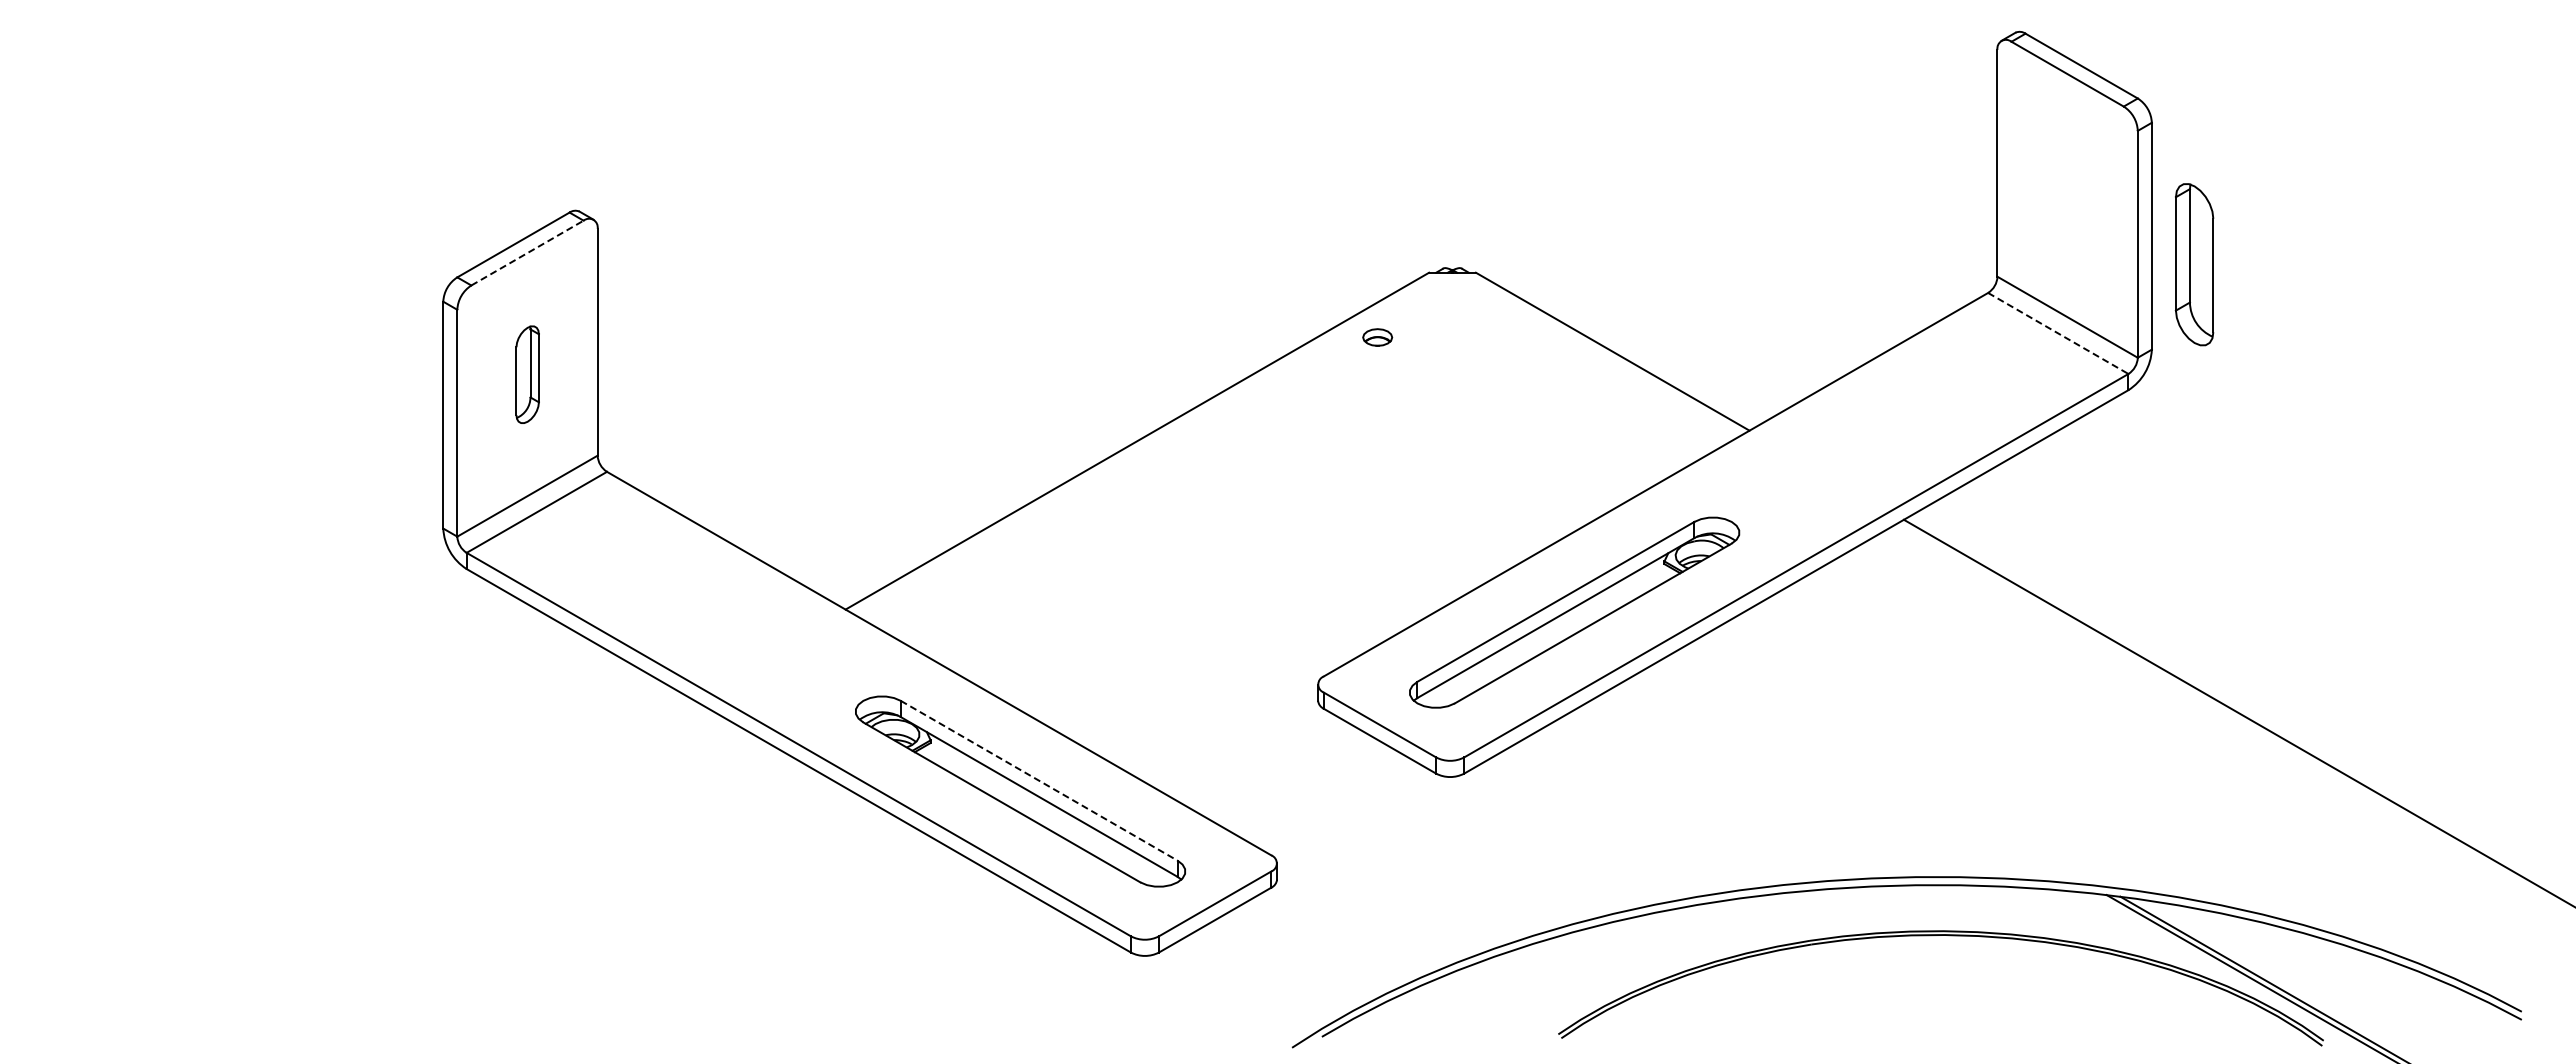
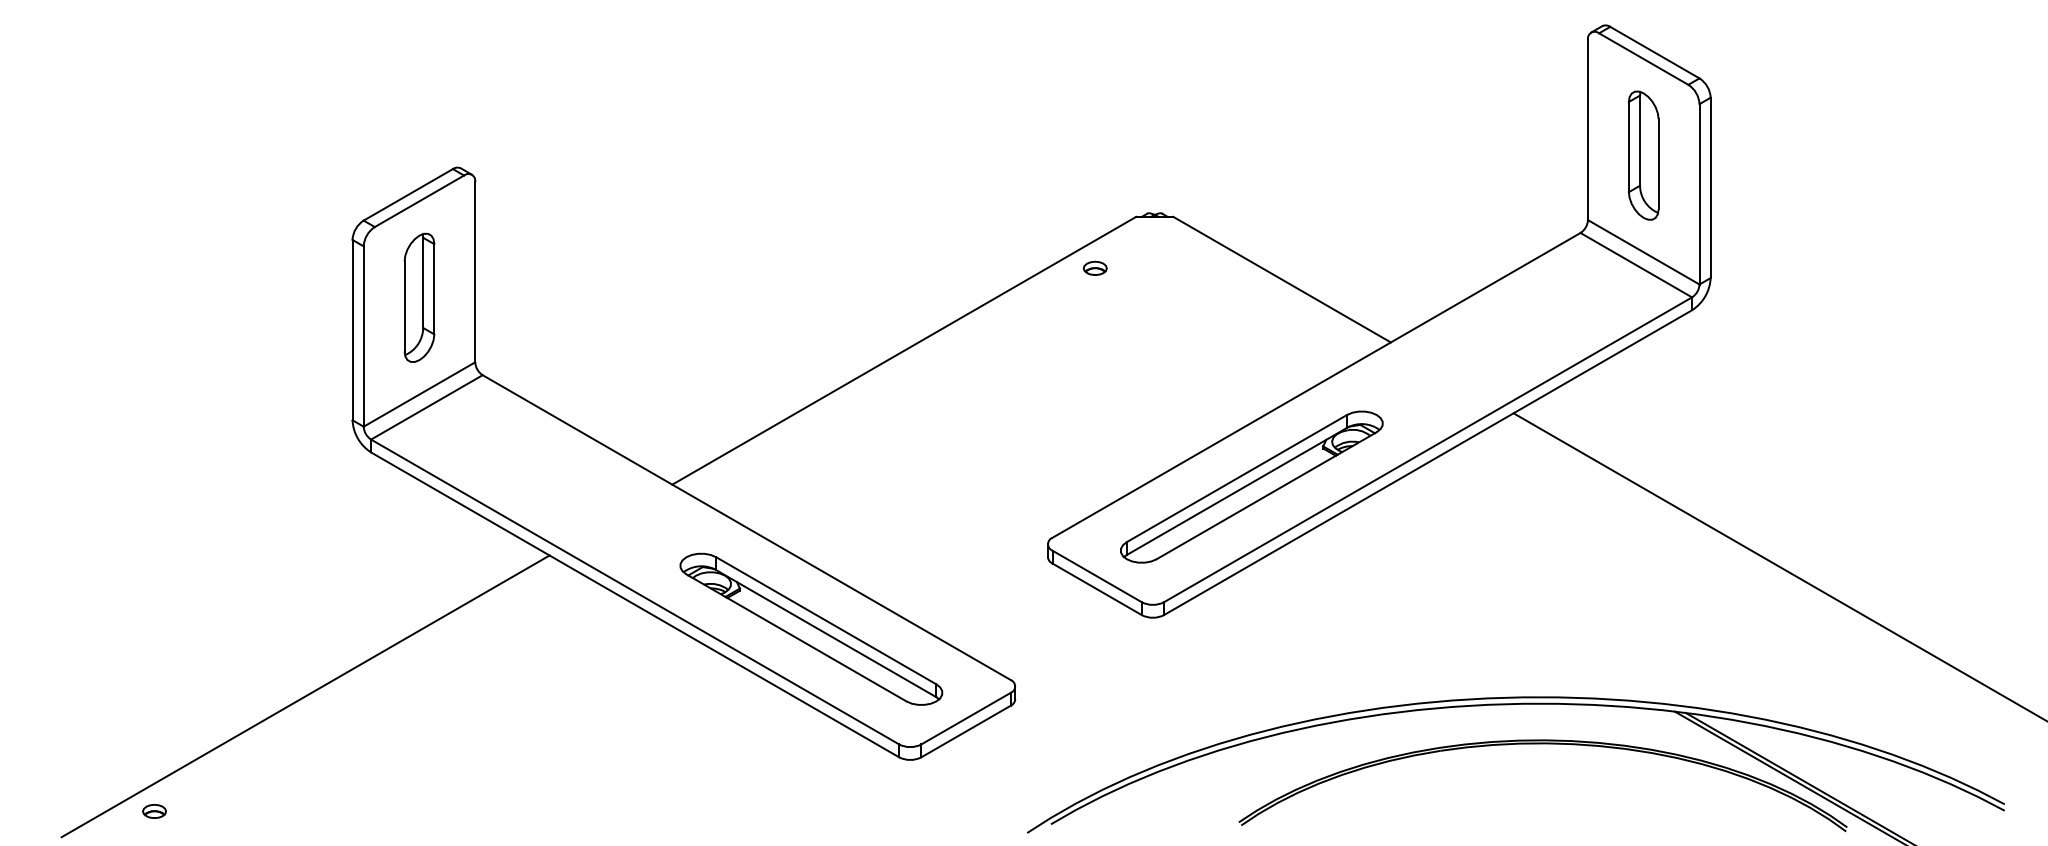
line: (527, 253) -> (419, 201), dashed -> solid
part: (2194, 264) -> (1643, 155), moved
line: (2058, 333) -> (1636, 265), dashed -> solid
part: (527, 374) -> (419, 297), size x1.67
line: (1039, 780) -> (826, 620), dashed -> solid
line: (384, 875) -> (305, 696), added
part: (193, 1020) -> (153, 811), added

